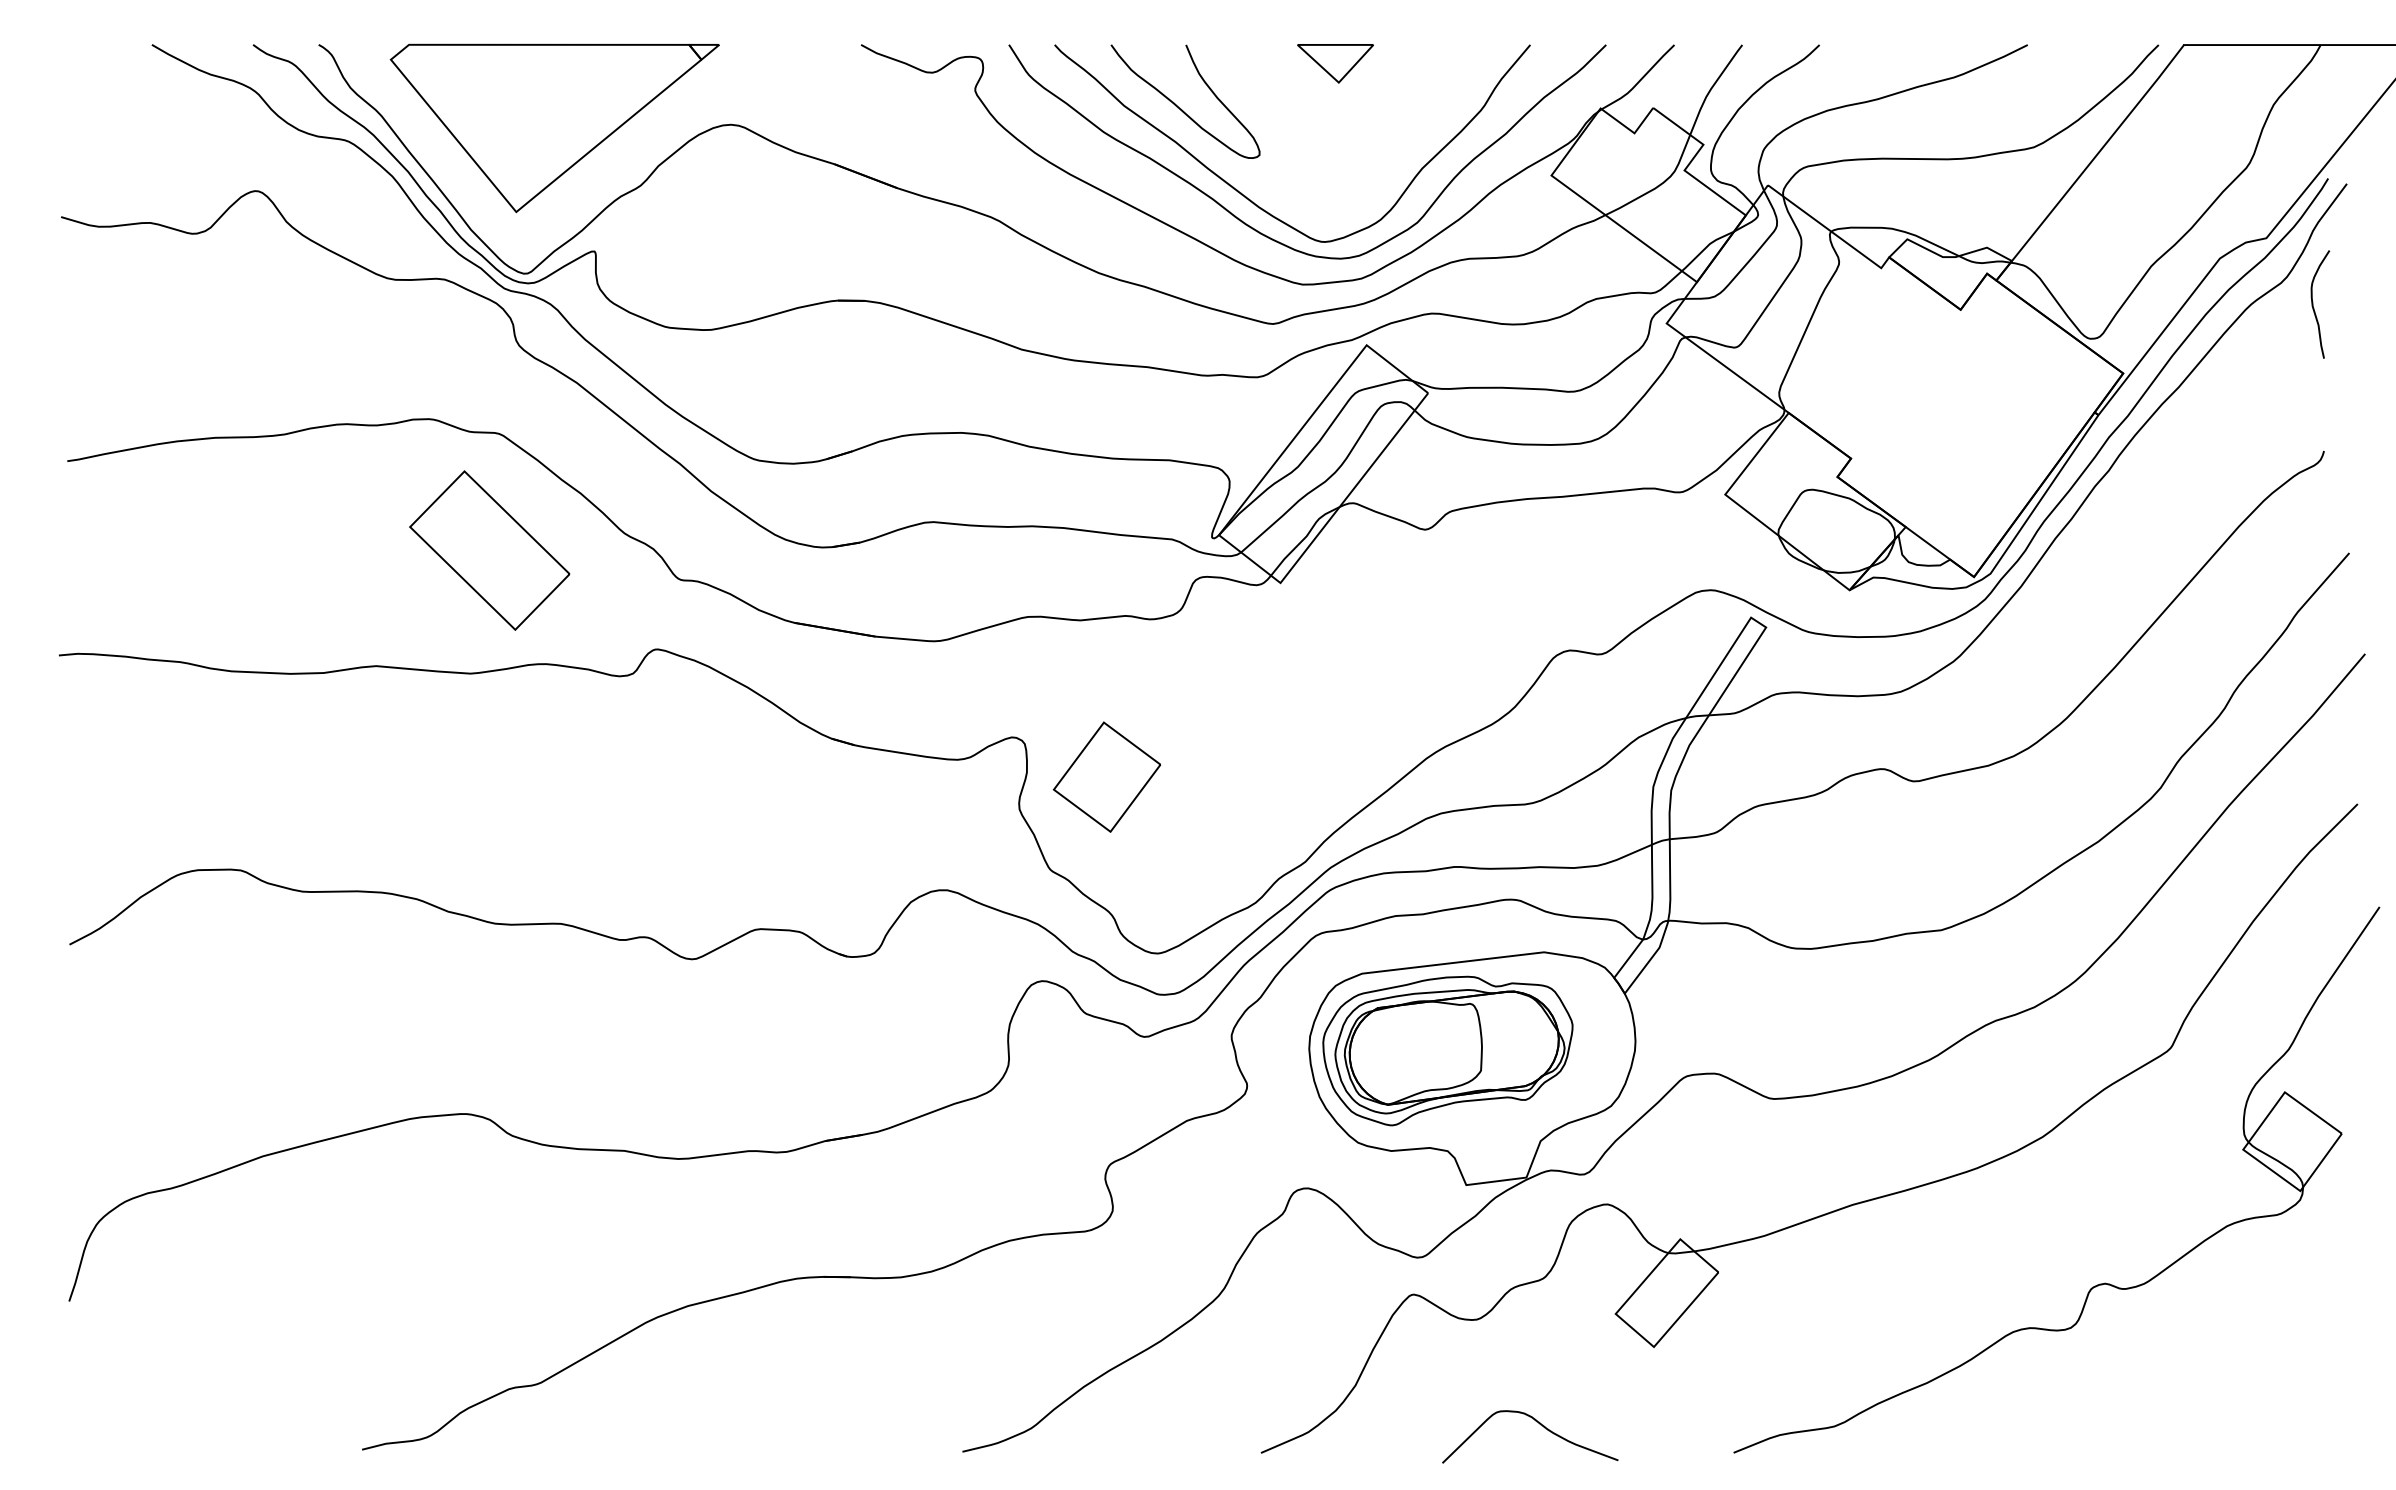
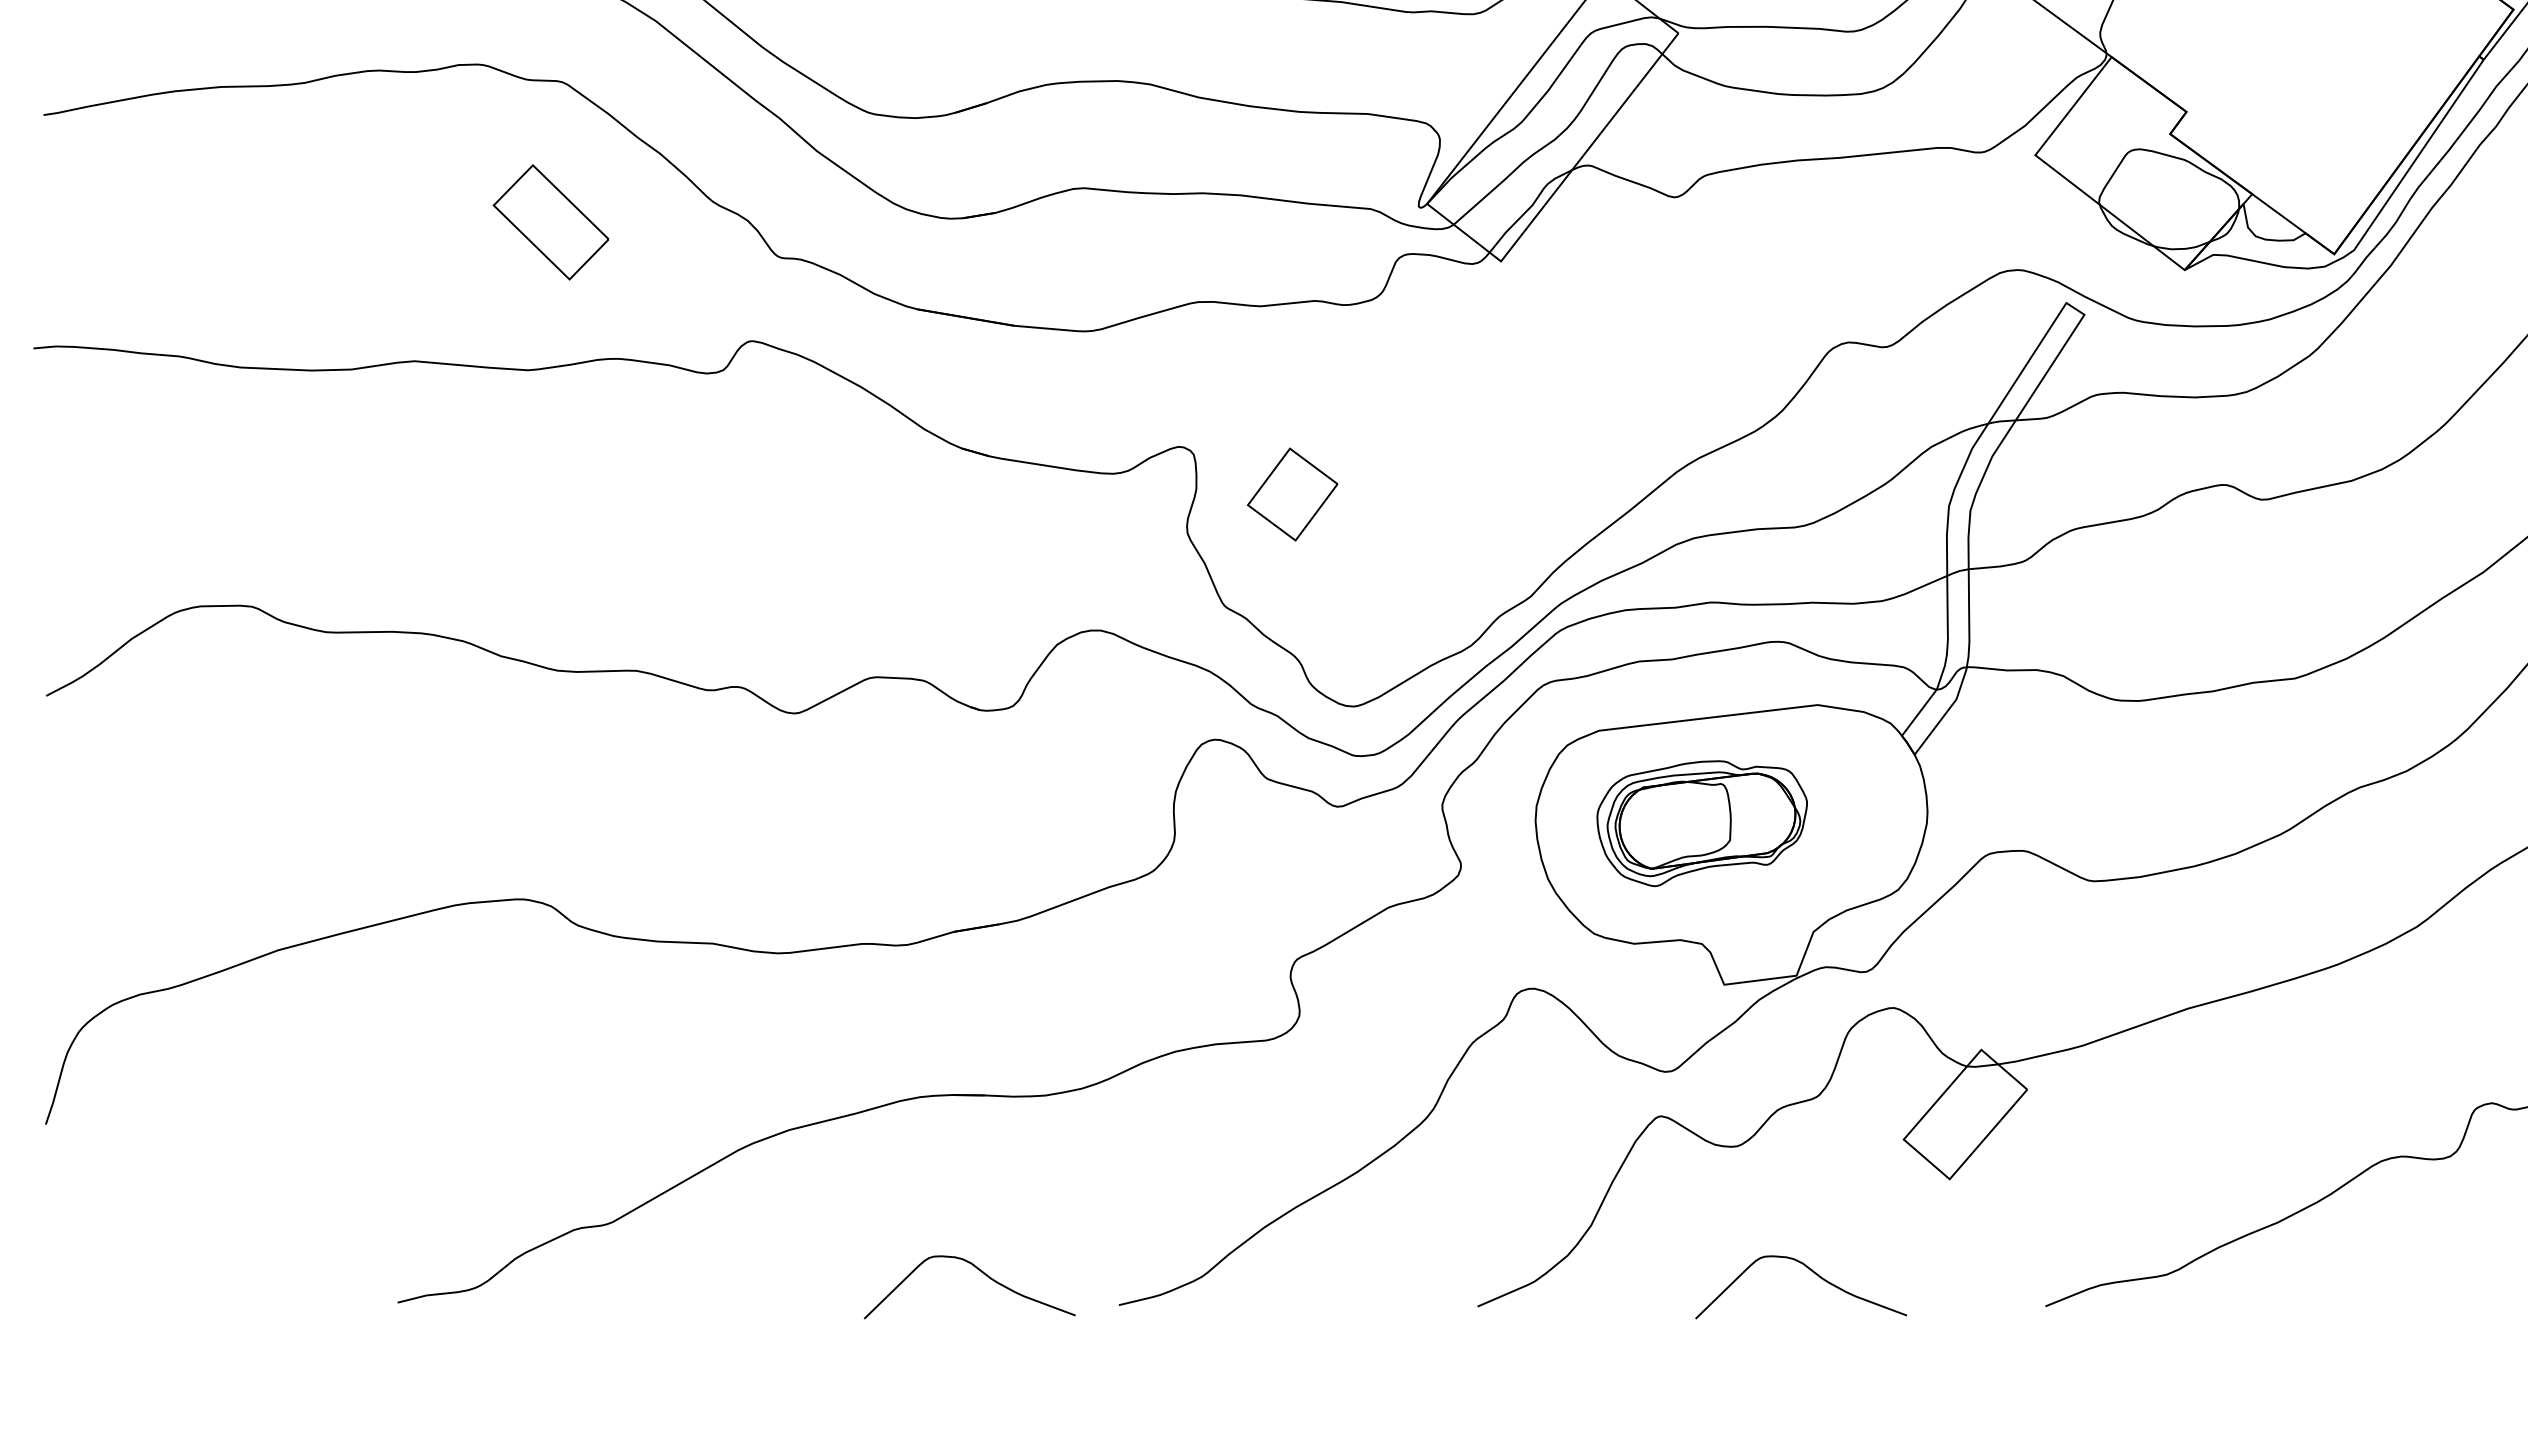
part: (489, 550) -> (550, 222), size x0.6
part: (1106, 776) -> (1291, 493), size x0.7
part: (1447, 1050) -> (1701, 823), size x0.7
curve: (848, 1425) -> (982, 1273), added

